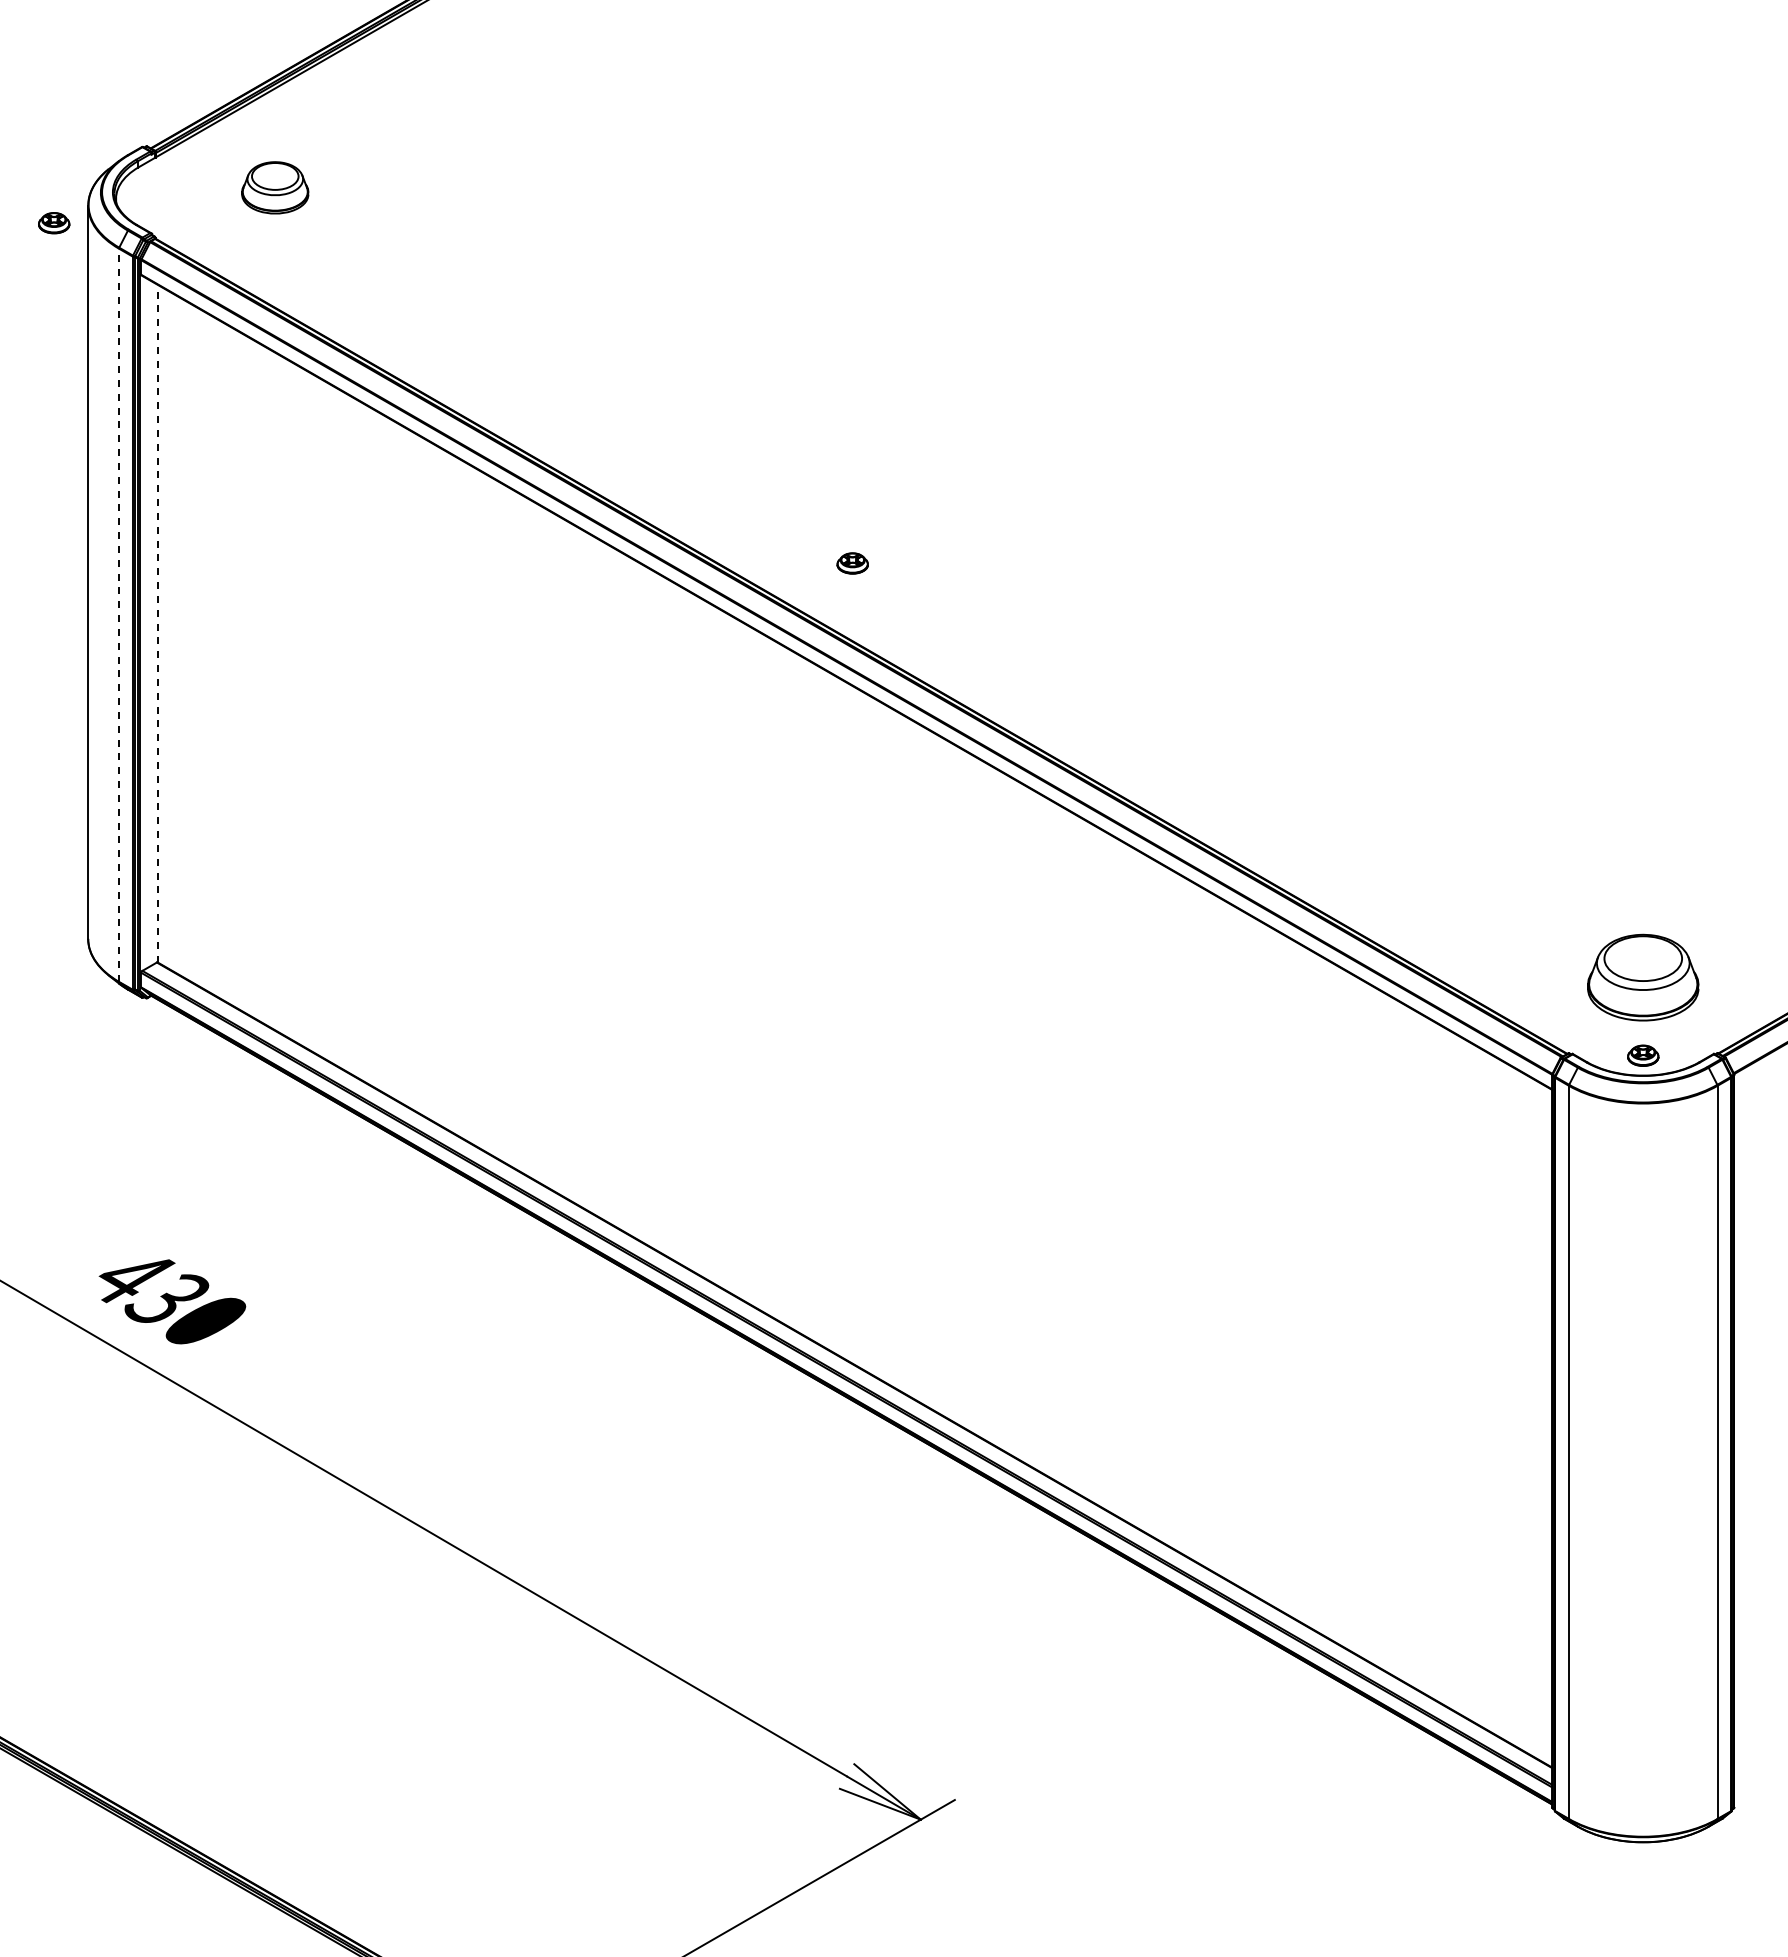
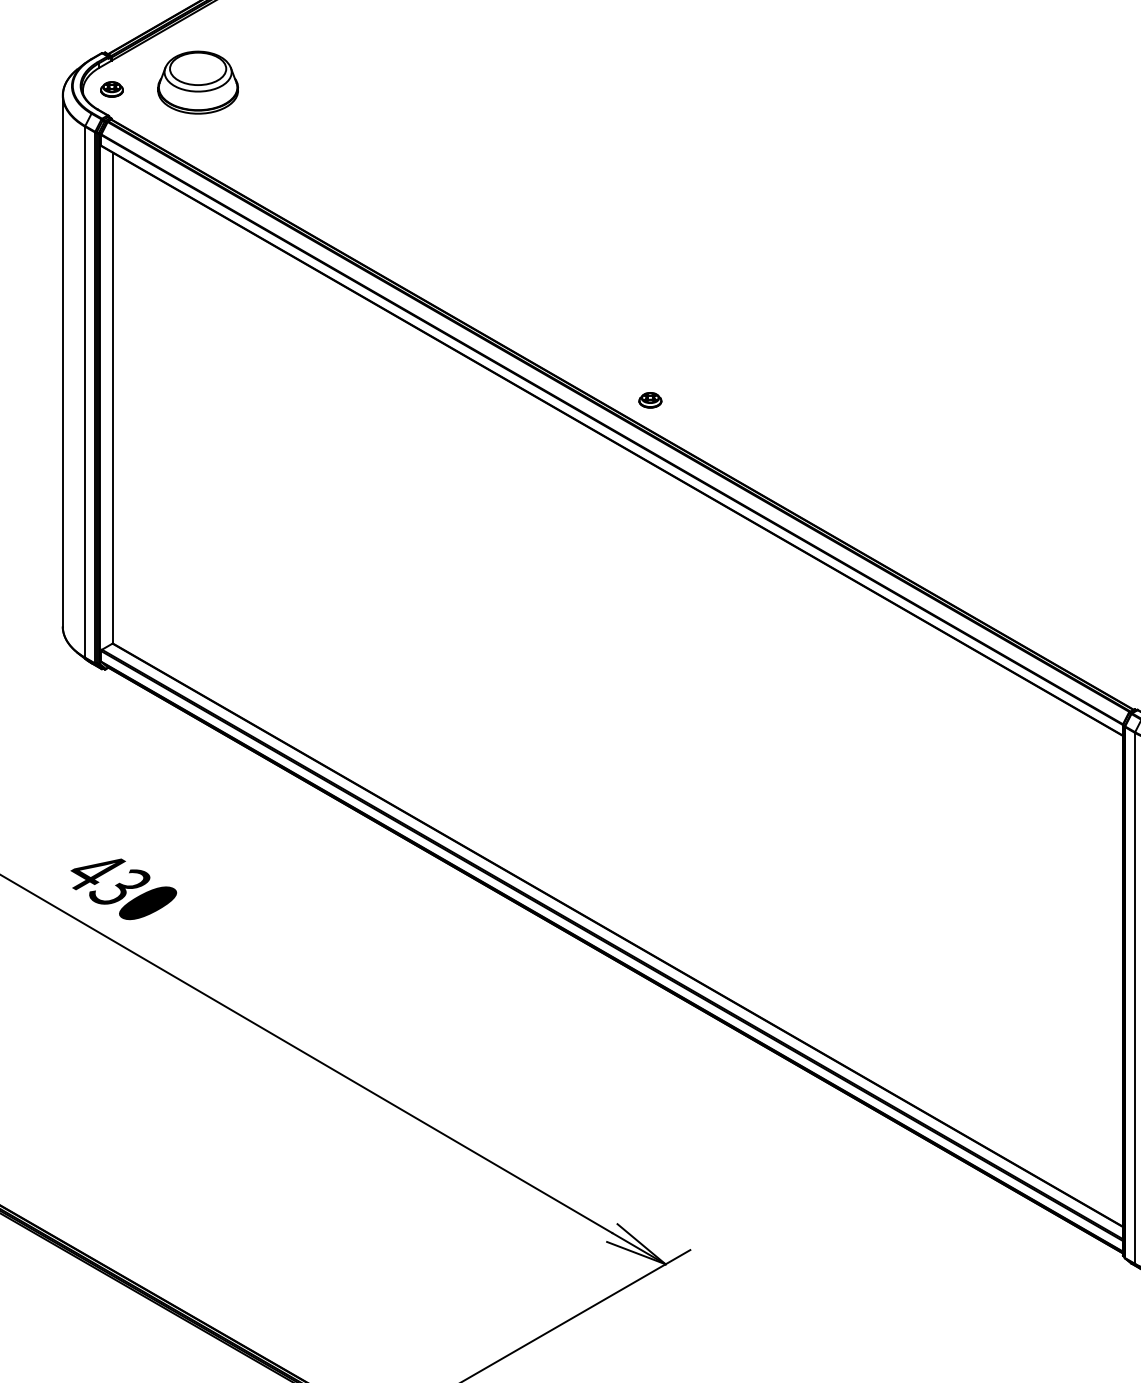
part: (275, 187) -> (198, 82), size x1.67
part: (54, 223) -> (112, 89), moved
part: (852, 563) -> (650, 400), moved
line: (118, 615) -> (84, 392), dashed -> solid
line: (158, 623) -> (113, 398), dashed -> solid

